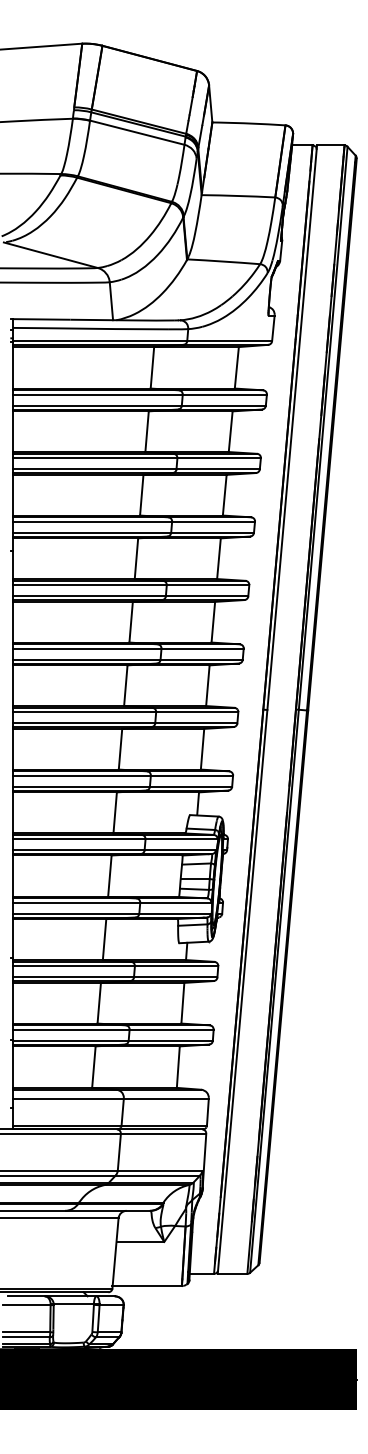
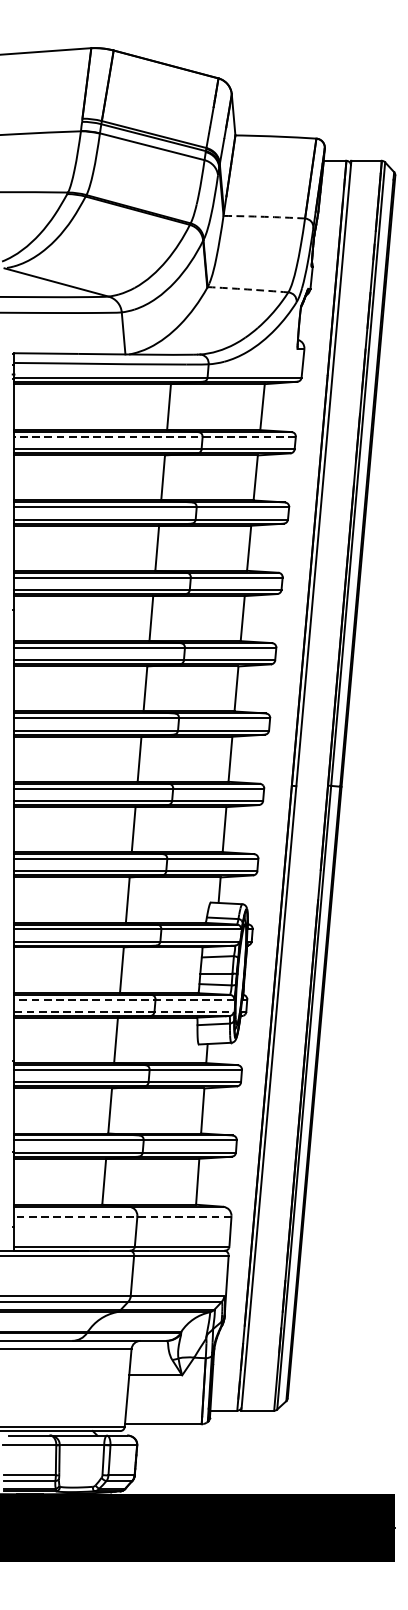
arc: (238, 195) -> (264, 216), solid -> dashed
arc: (223, 261) -> (247, 289), solid -> dashed
line: (139, 394) -> (154, 436), solid -> dashed
line: (111, 902) -> (123, 999), solid -> dashed
line: (111, 913) -> (123, 1011), solid -> dashed
line: (110, 1098) -> (122, 1216), solid -> dashed

